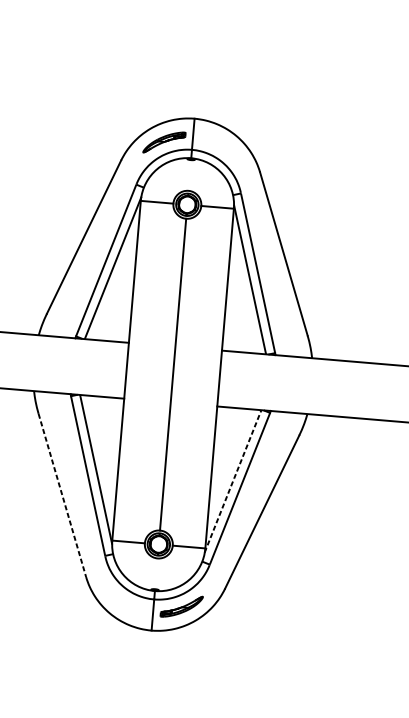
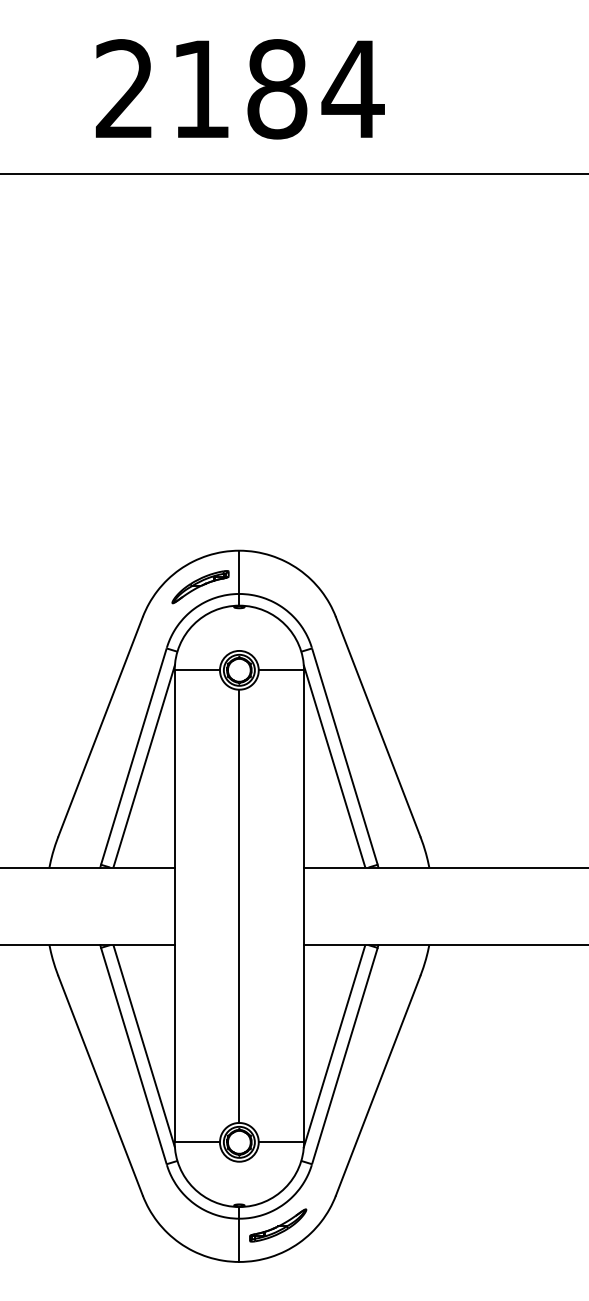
line: (233, 481) -> (334, 1046), dashed -> solid
line: (62, 495) -> (100, 1085), dashed -> solid

